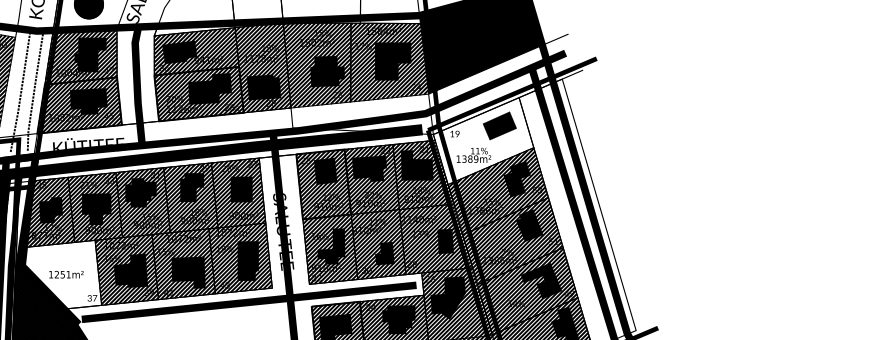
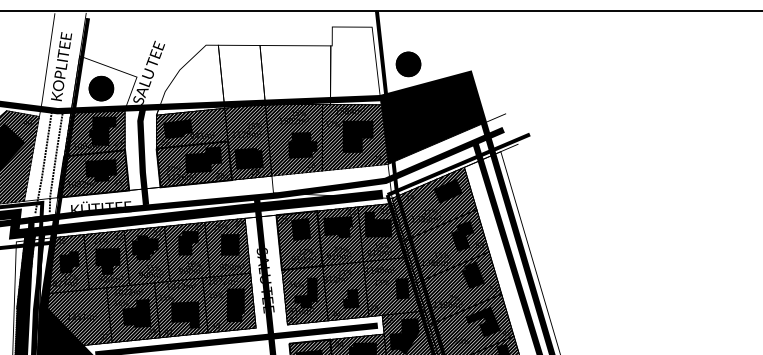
hatch: (483, 141) -> (434, 204), added
hatch: (59, 274) -> (76, 316), added

